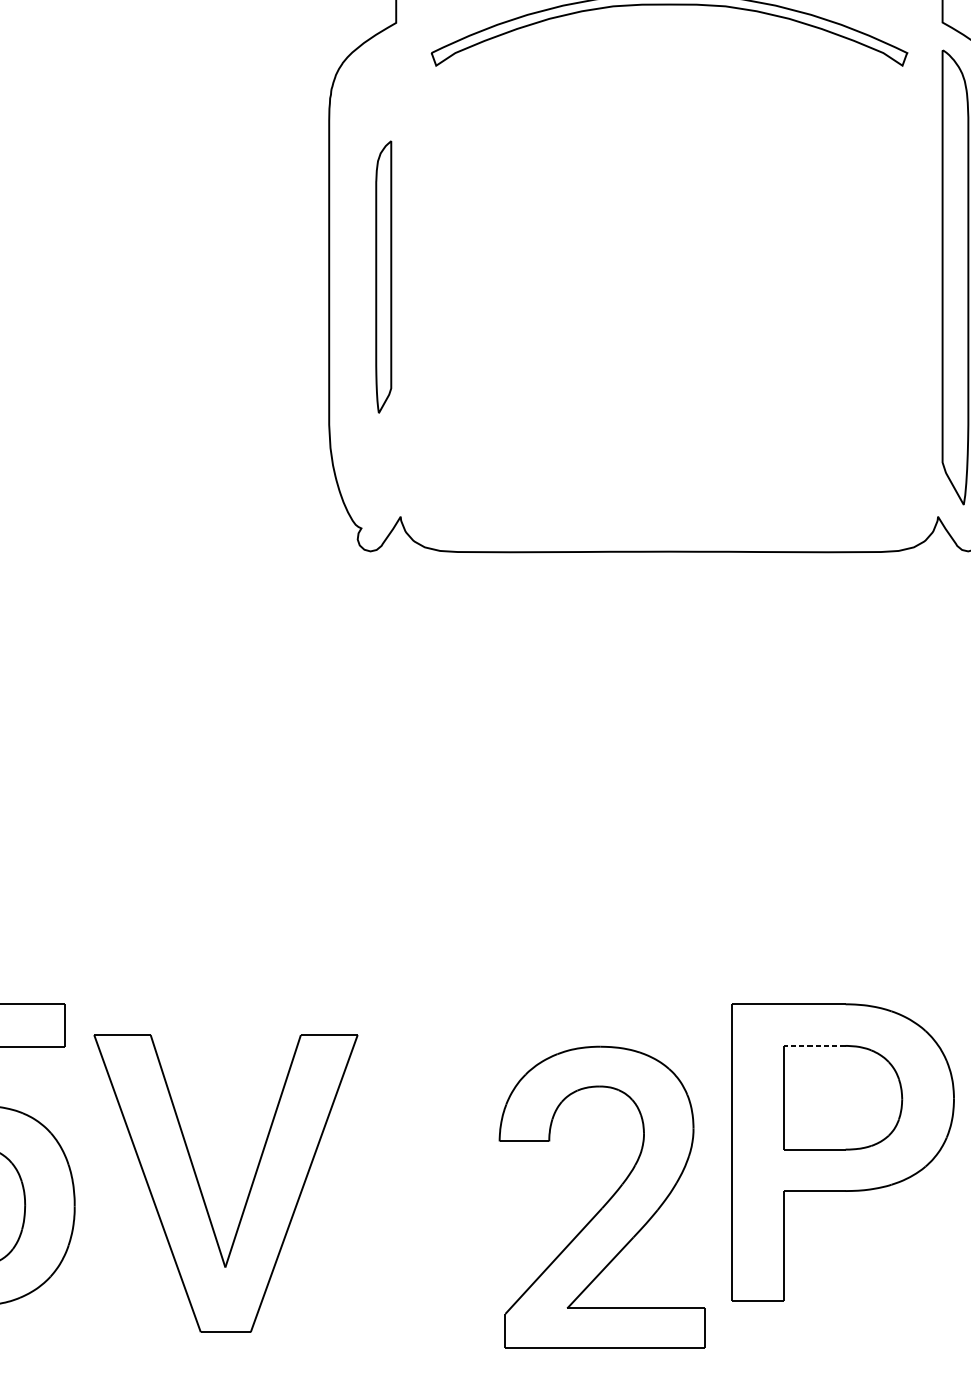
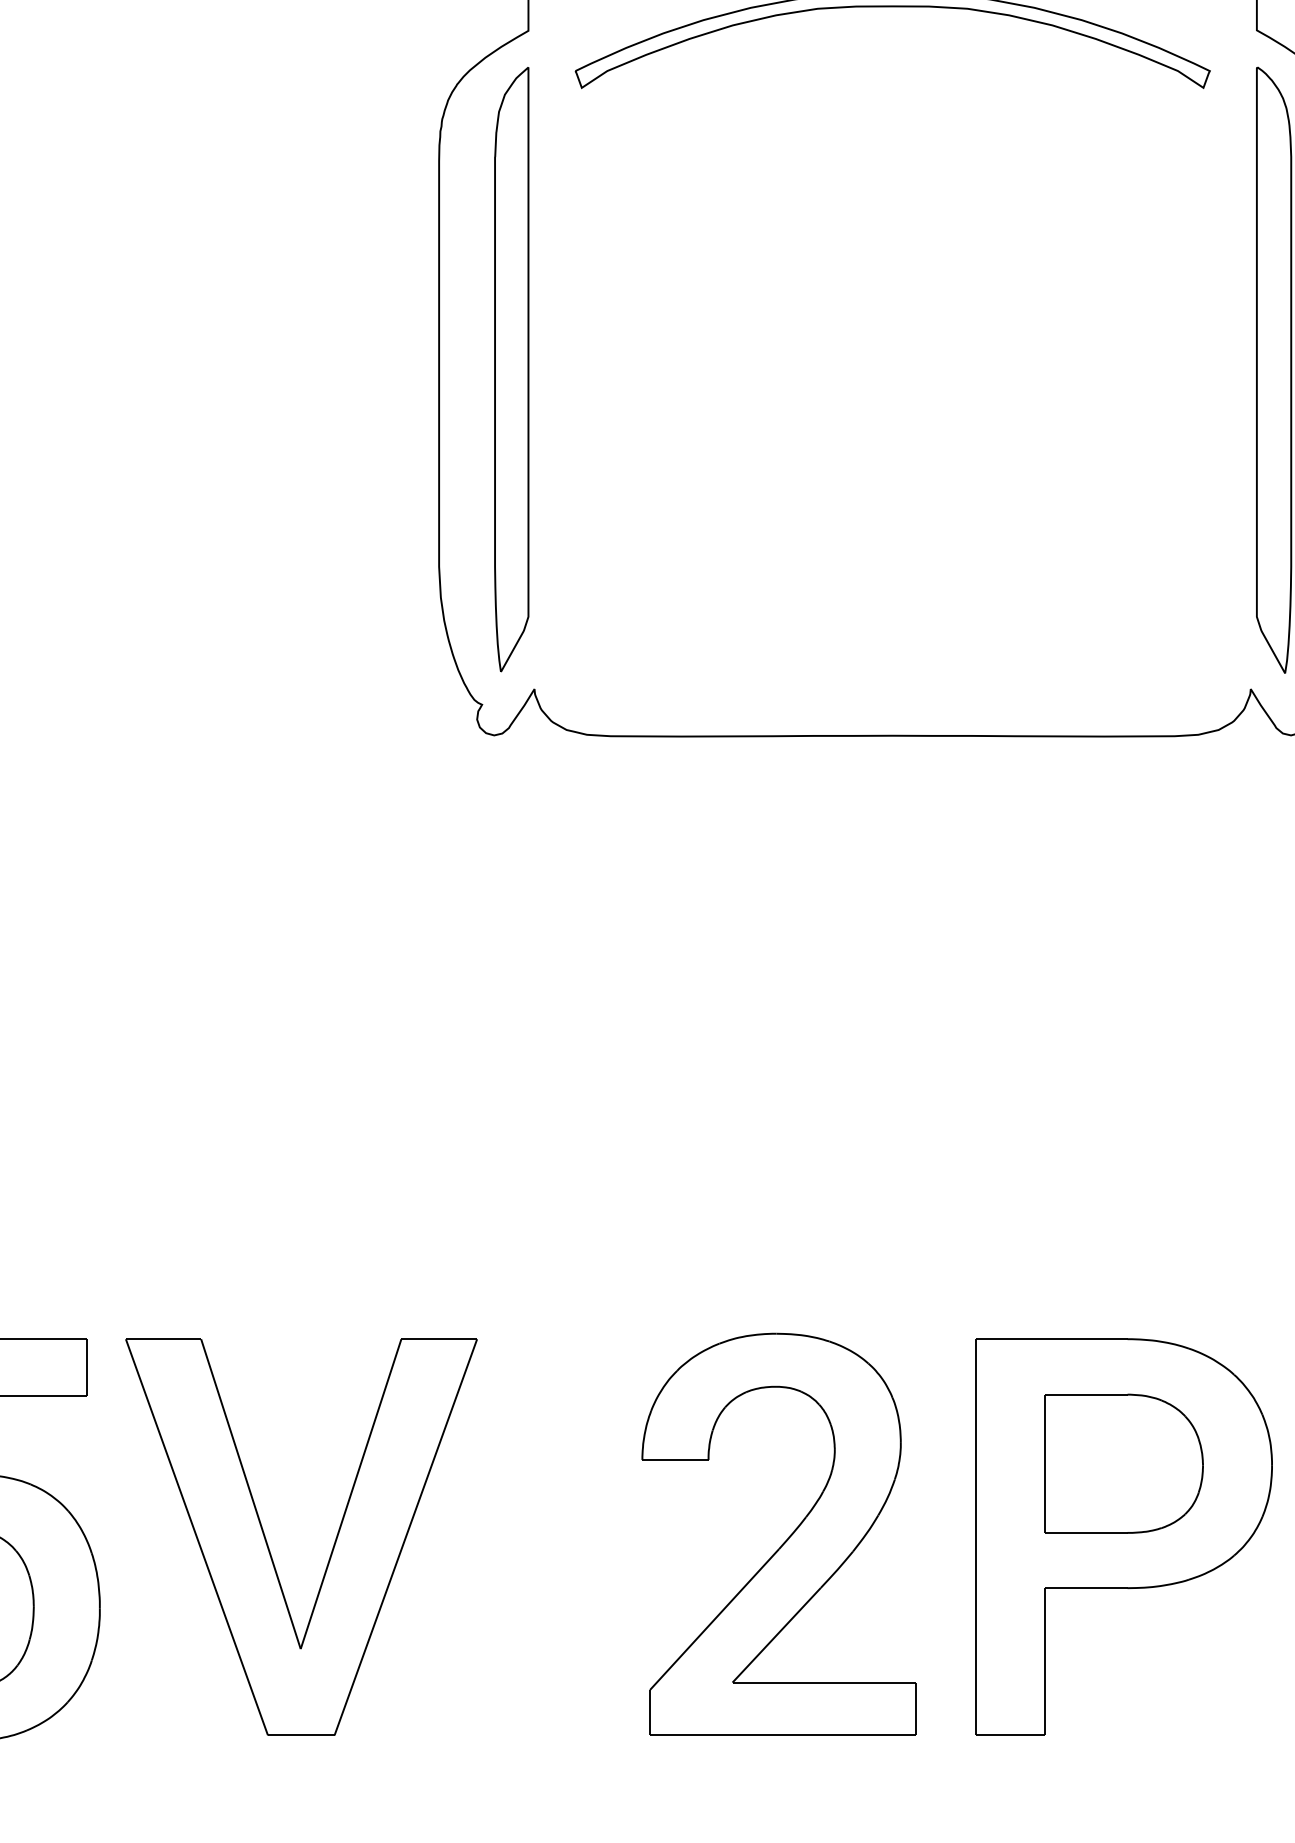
part: (383, 276) -> (511, 369), size x1.67
line: (814, 1045) -> (1085, 1394), dashed -> solid
part: (249, 1191) -> (332, 1547), moved
part: (607, 1201) -> (785, 1540), moved

